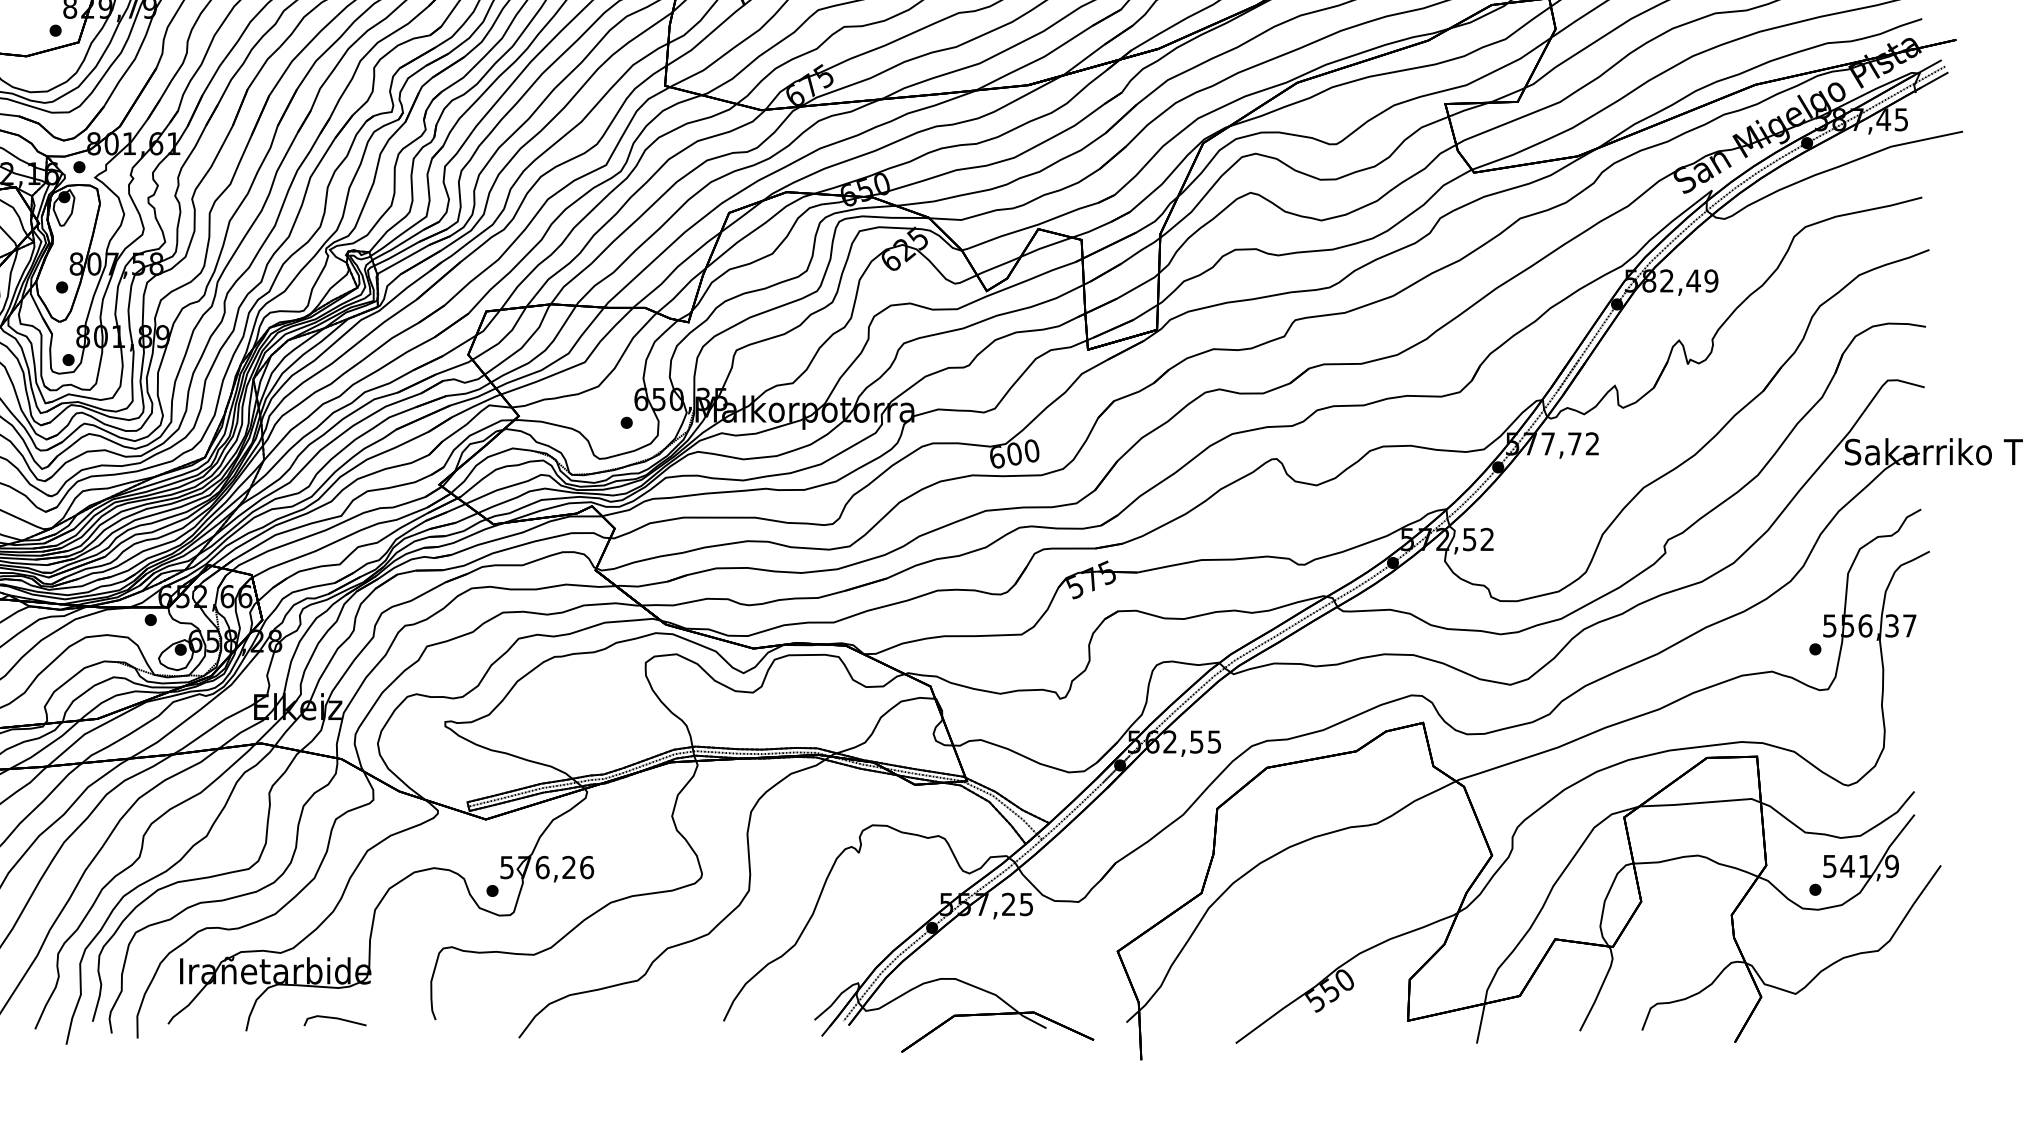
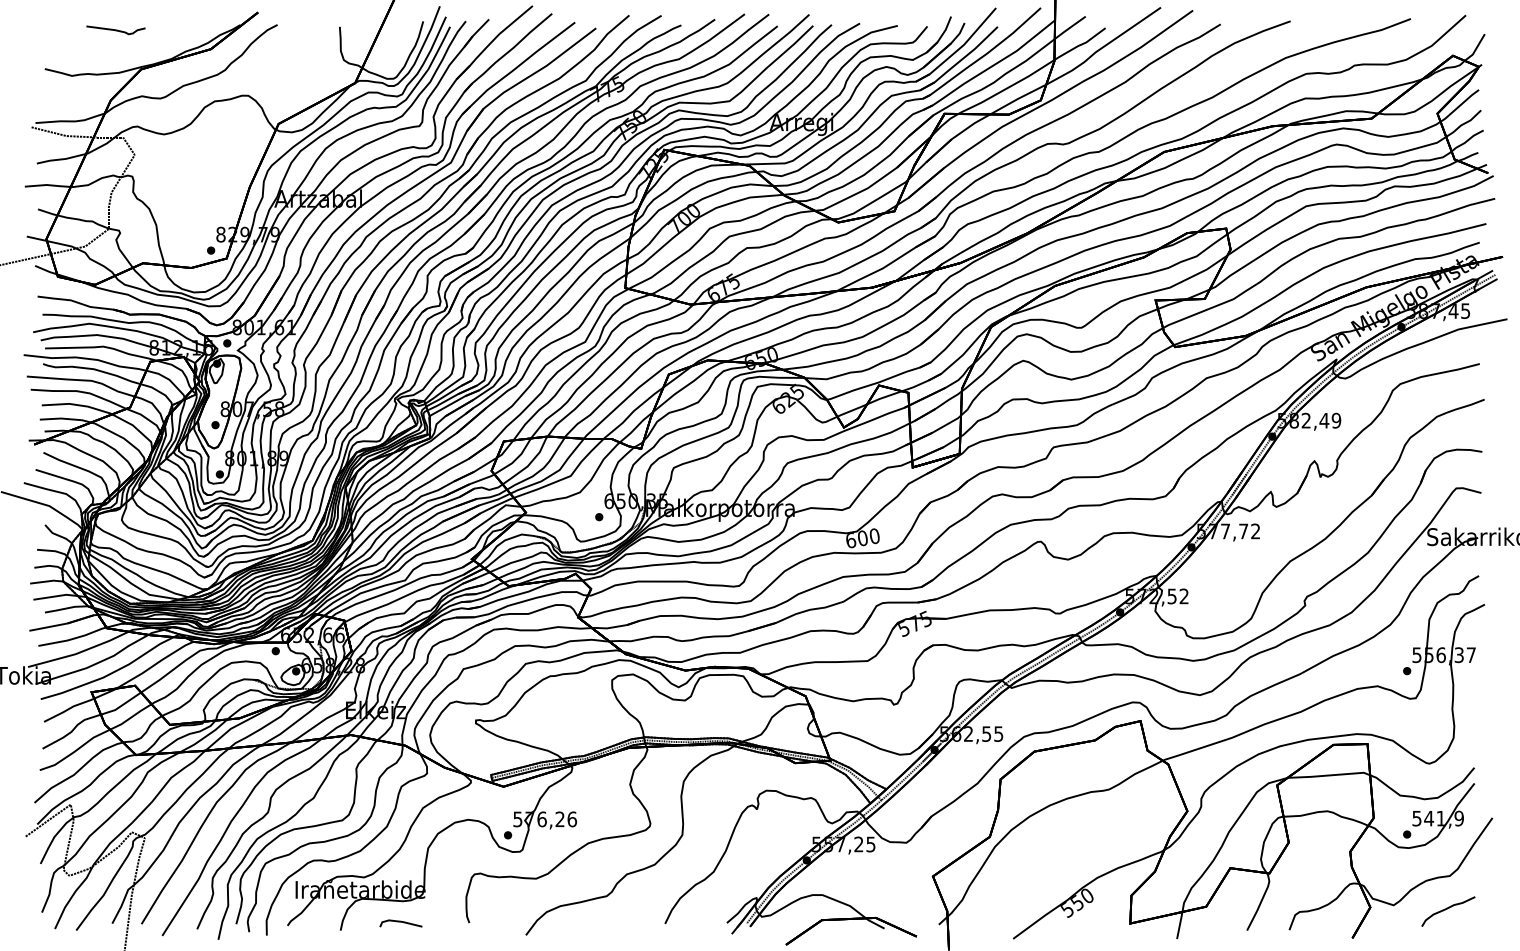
curve: (1874, 1000) -> (1447, 909), added

